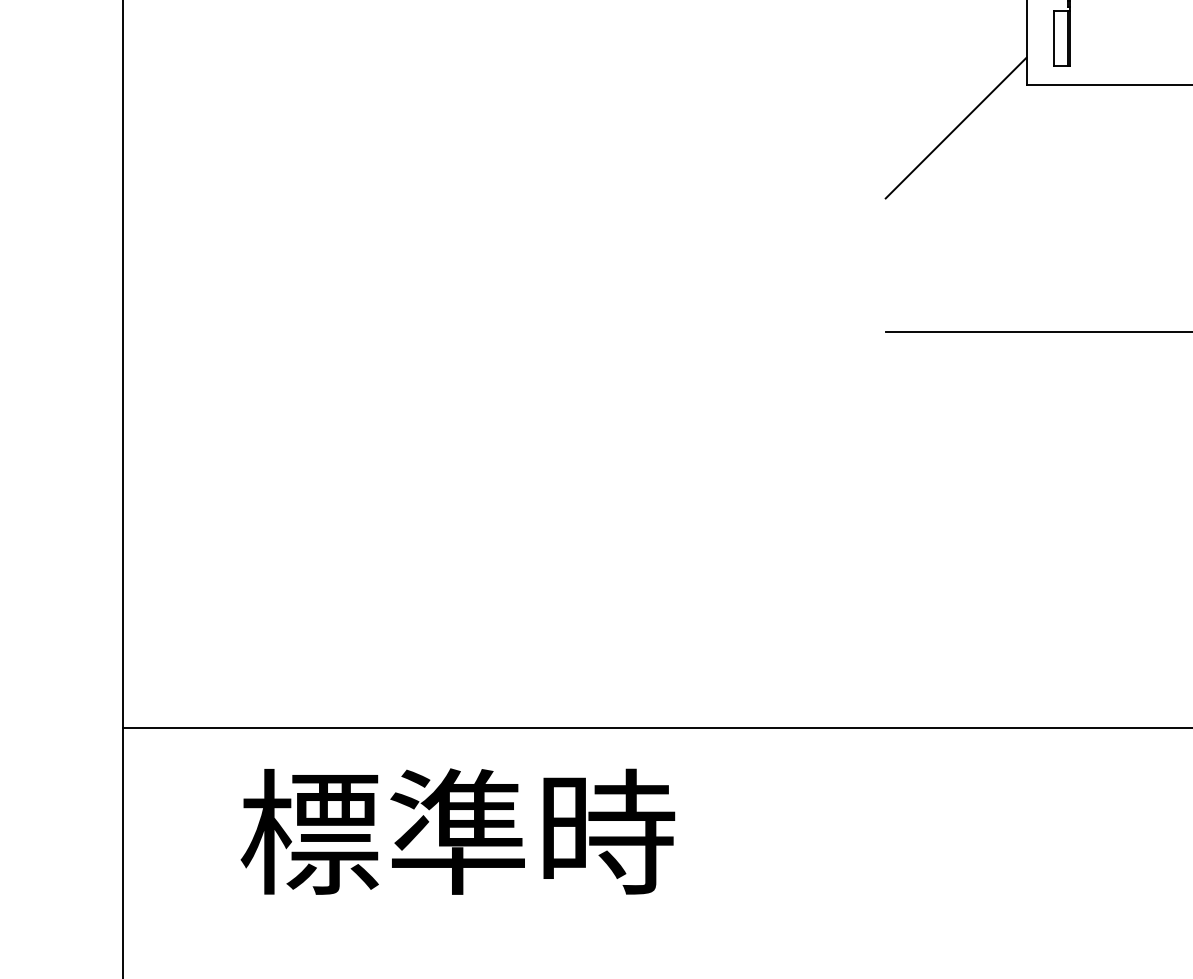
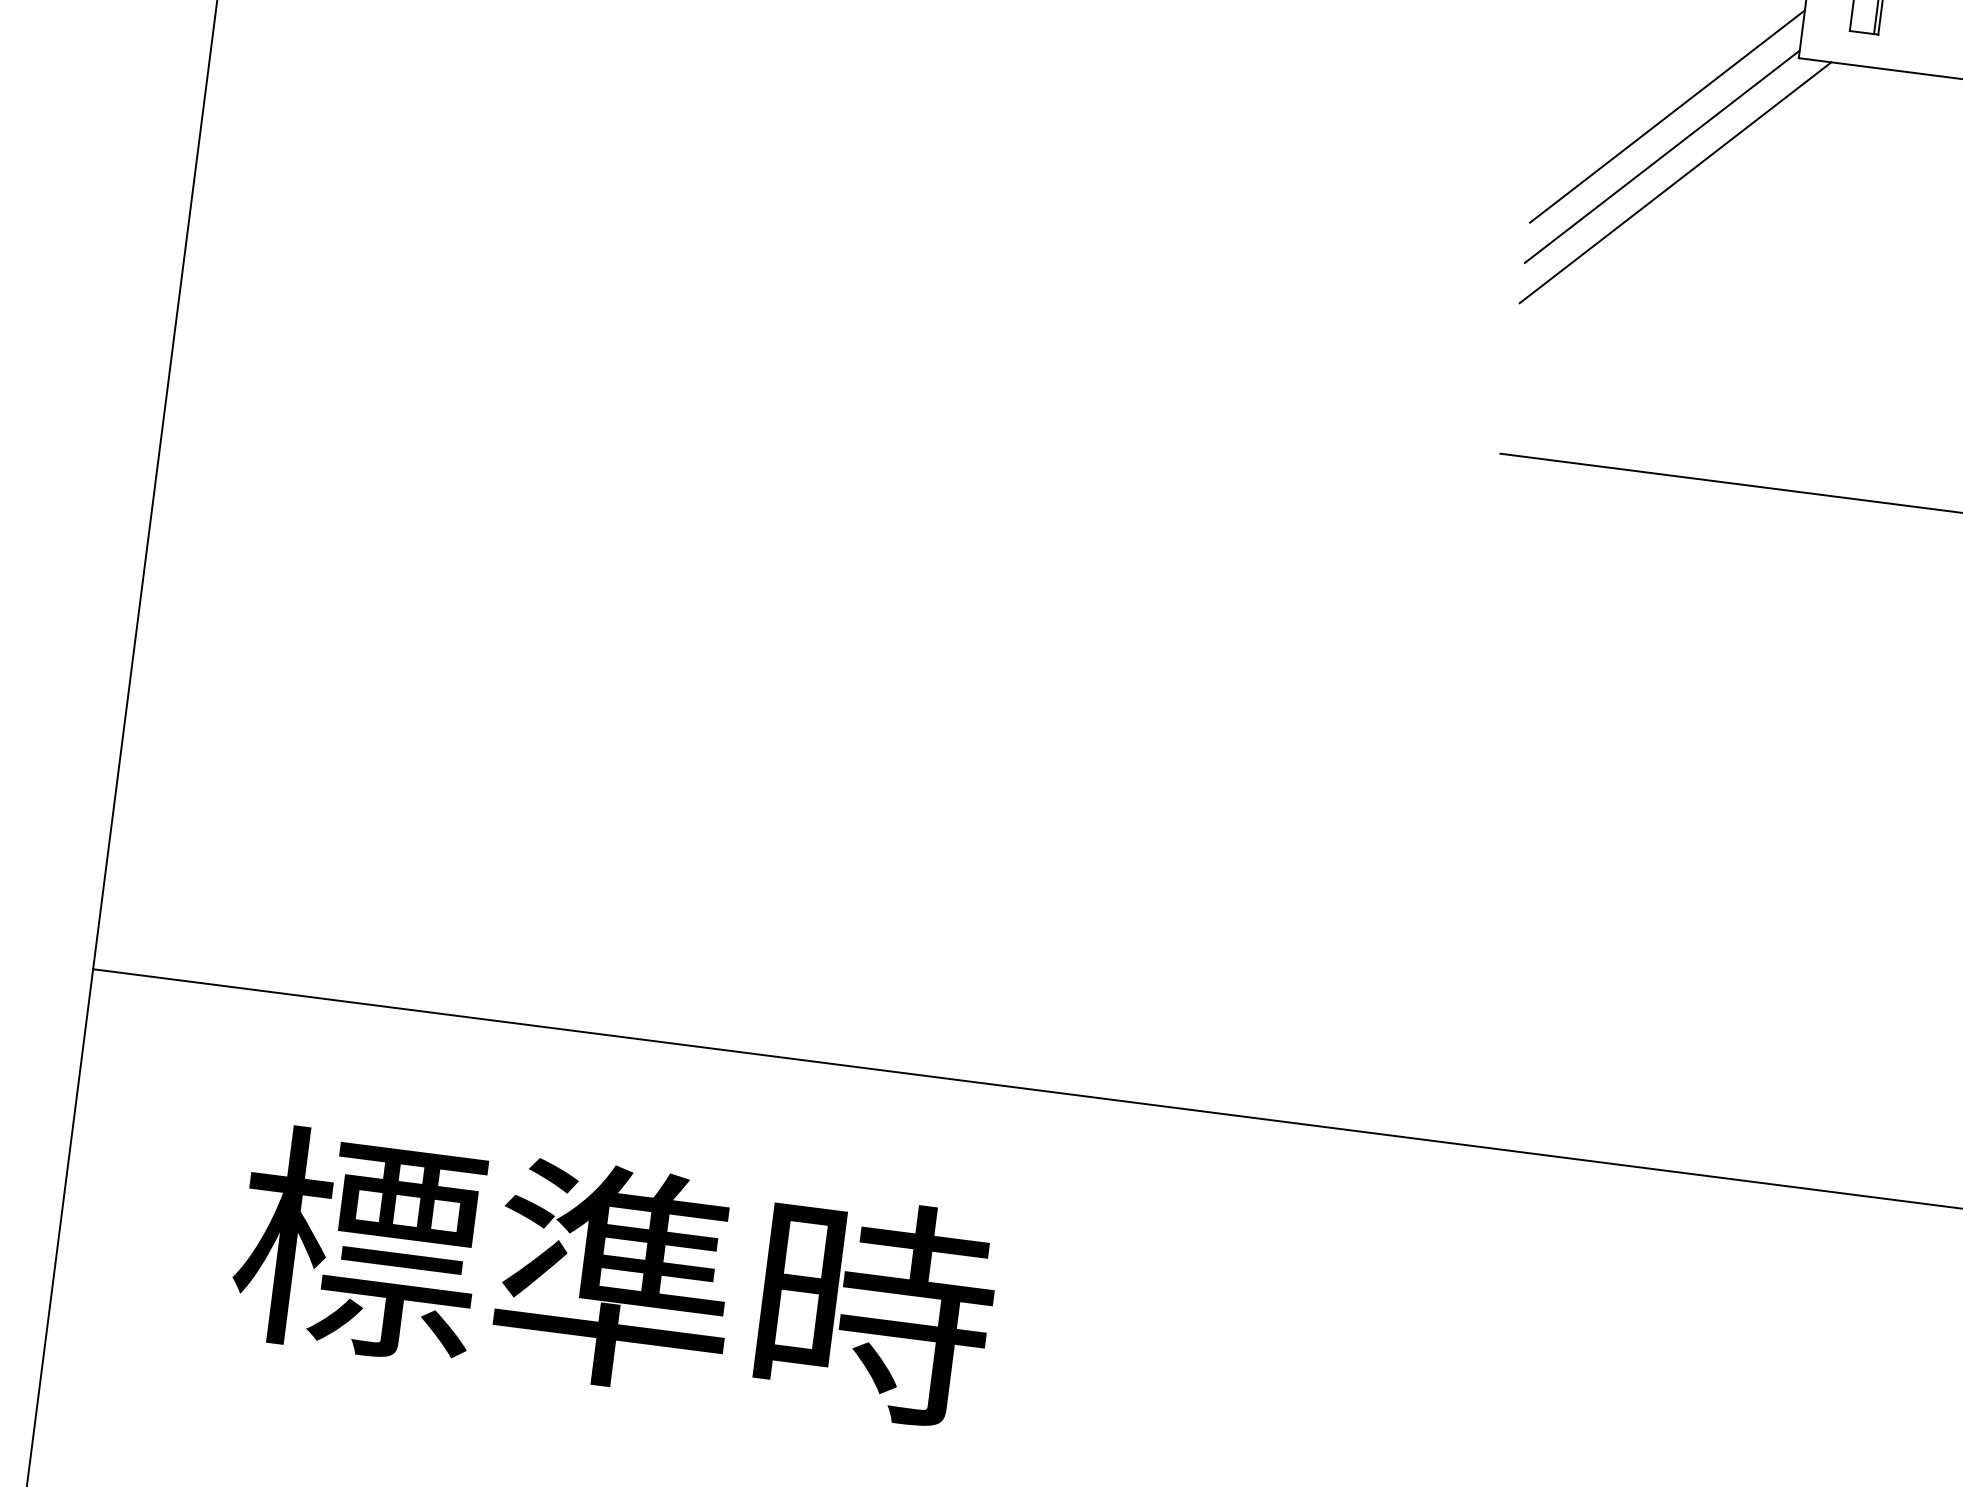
line: (955, 150) -> (1661, 155), added
line: (965, 165) -> (1675, 183), added
text: (457, 831) -> (614, 1276), moved

